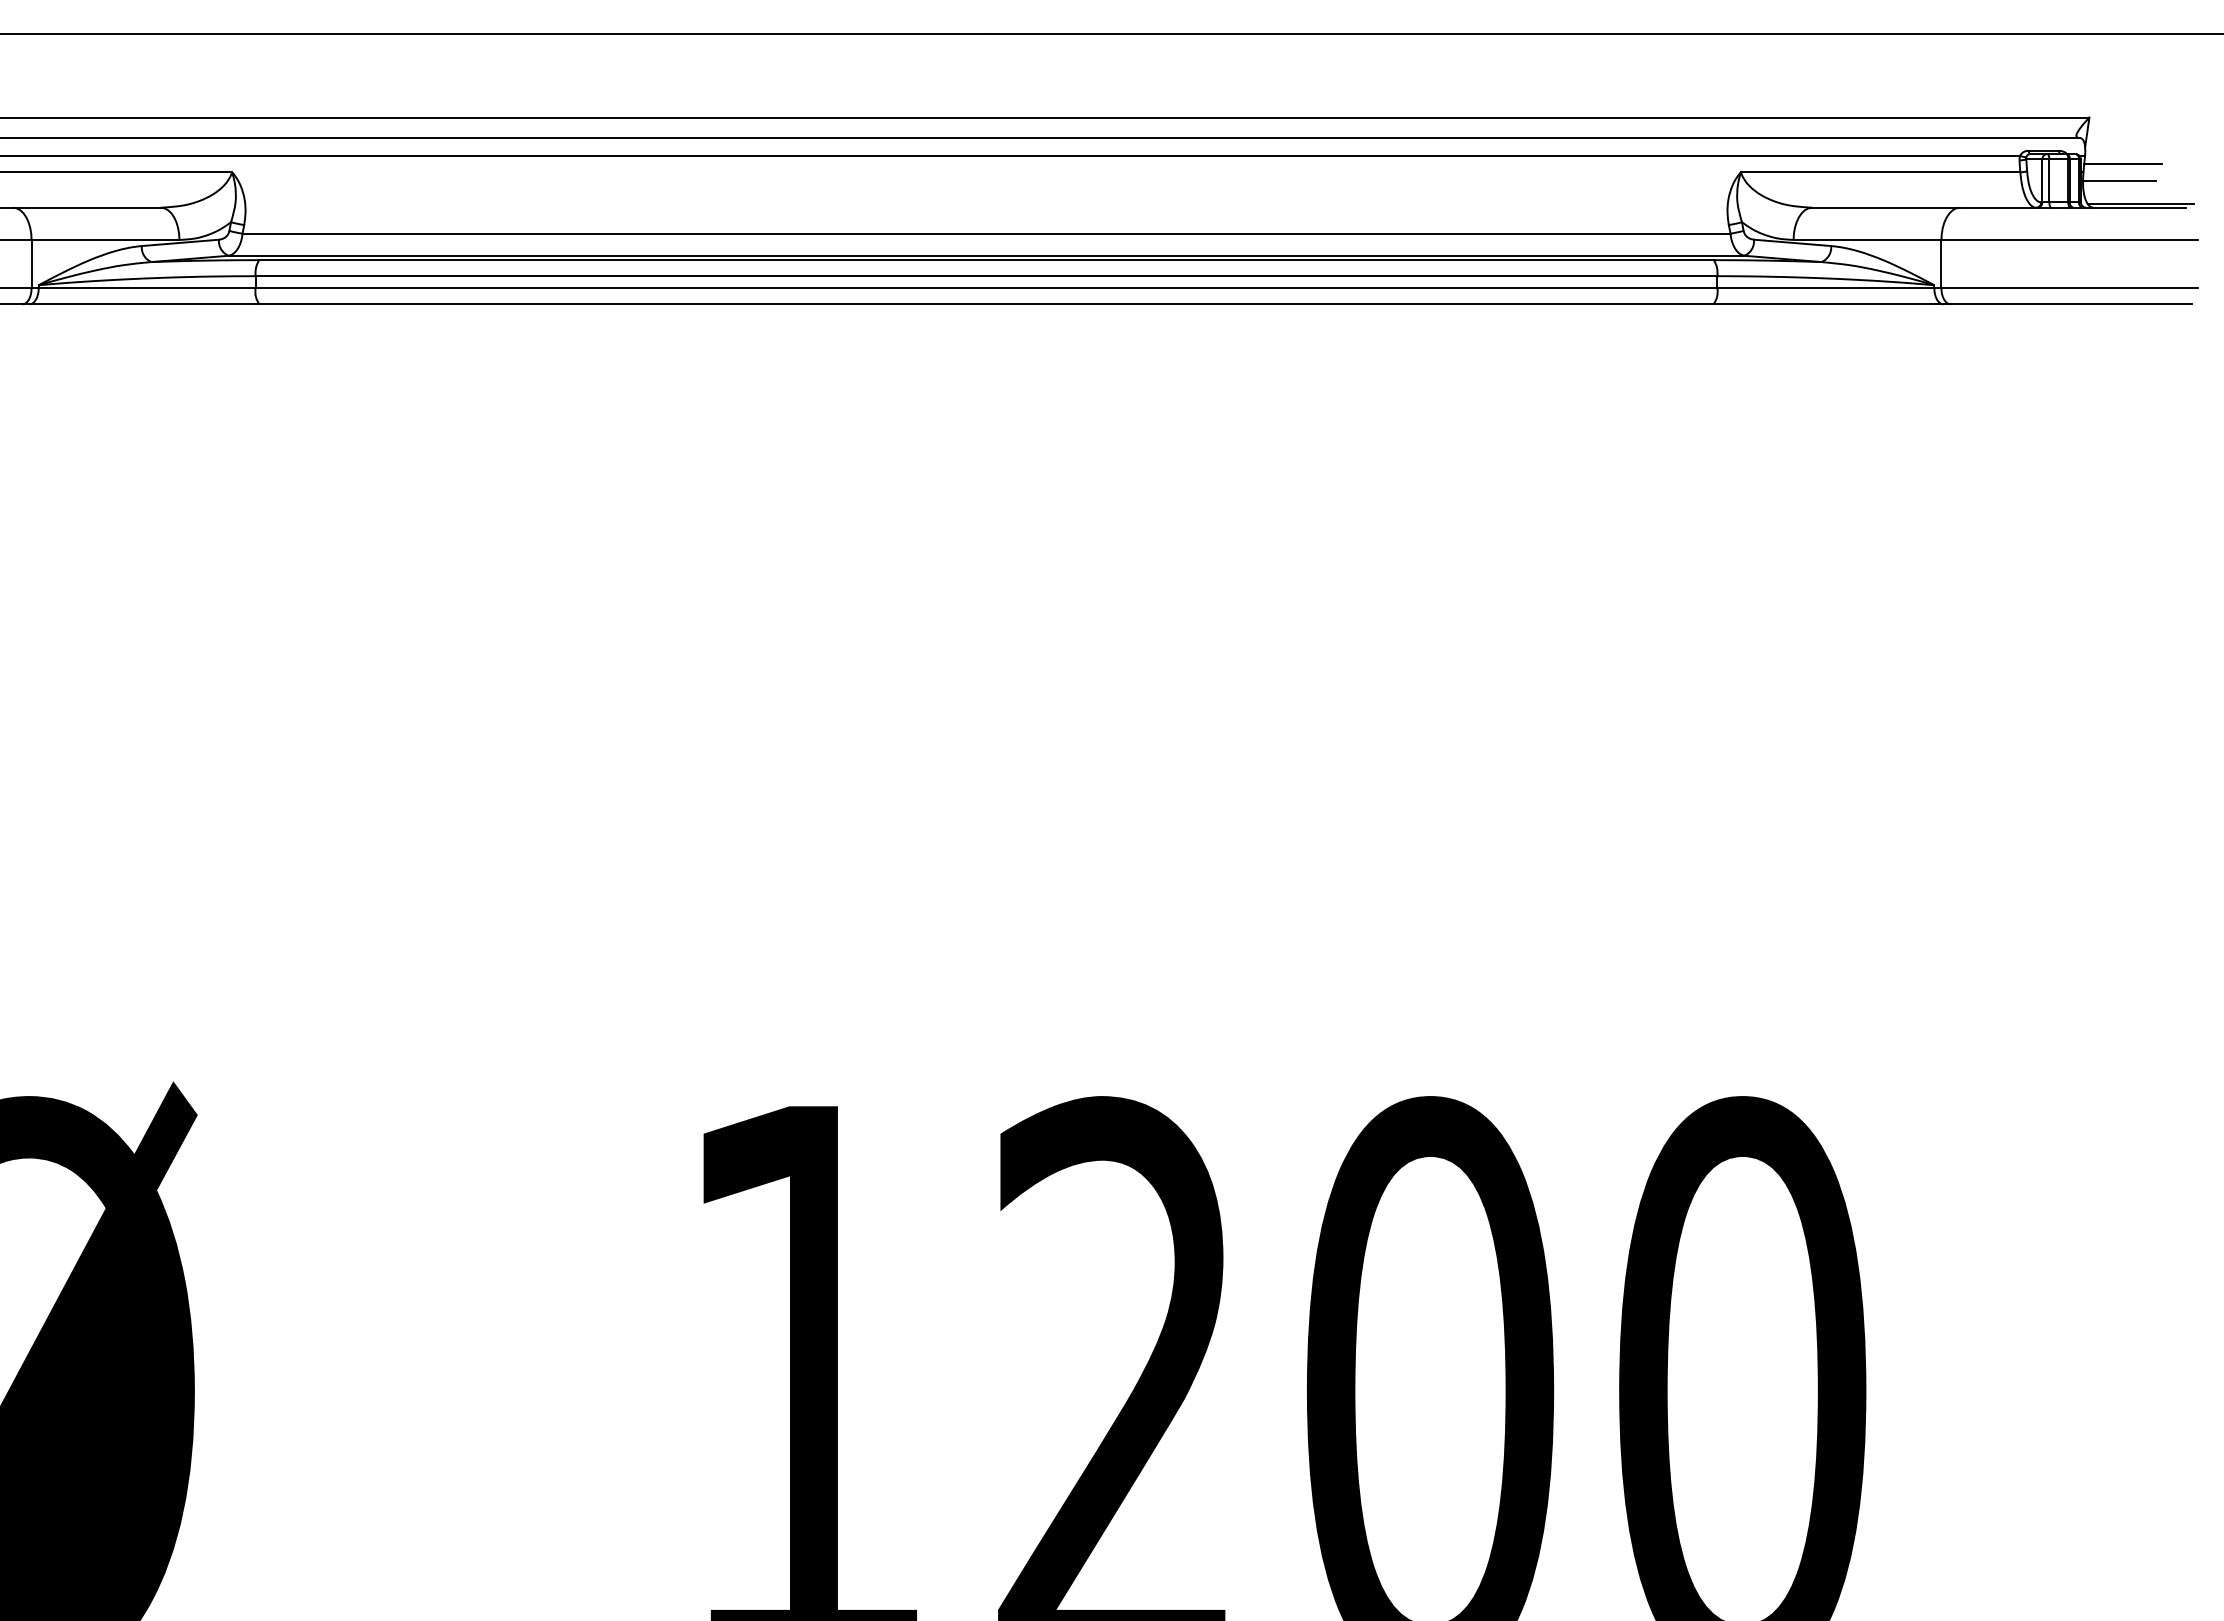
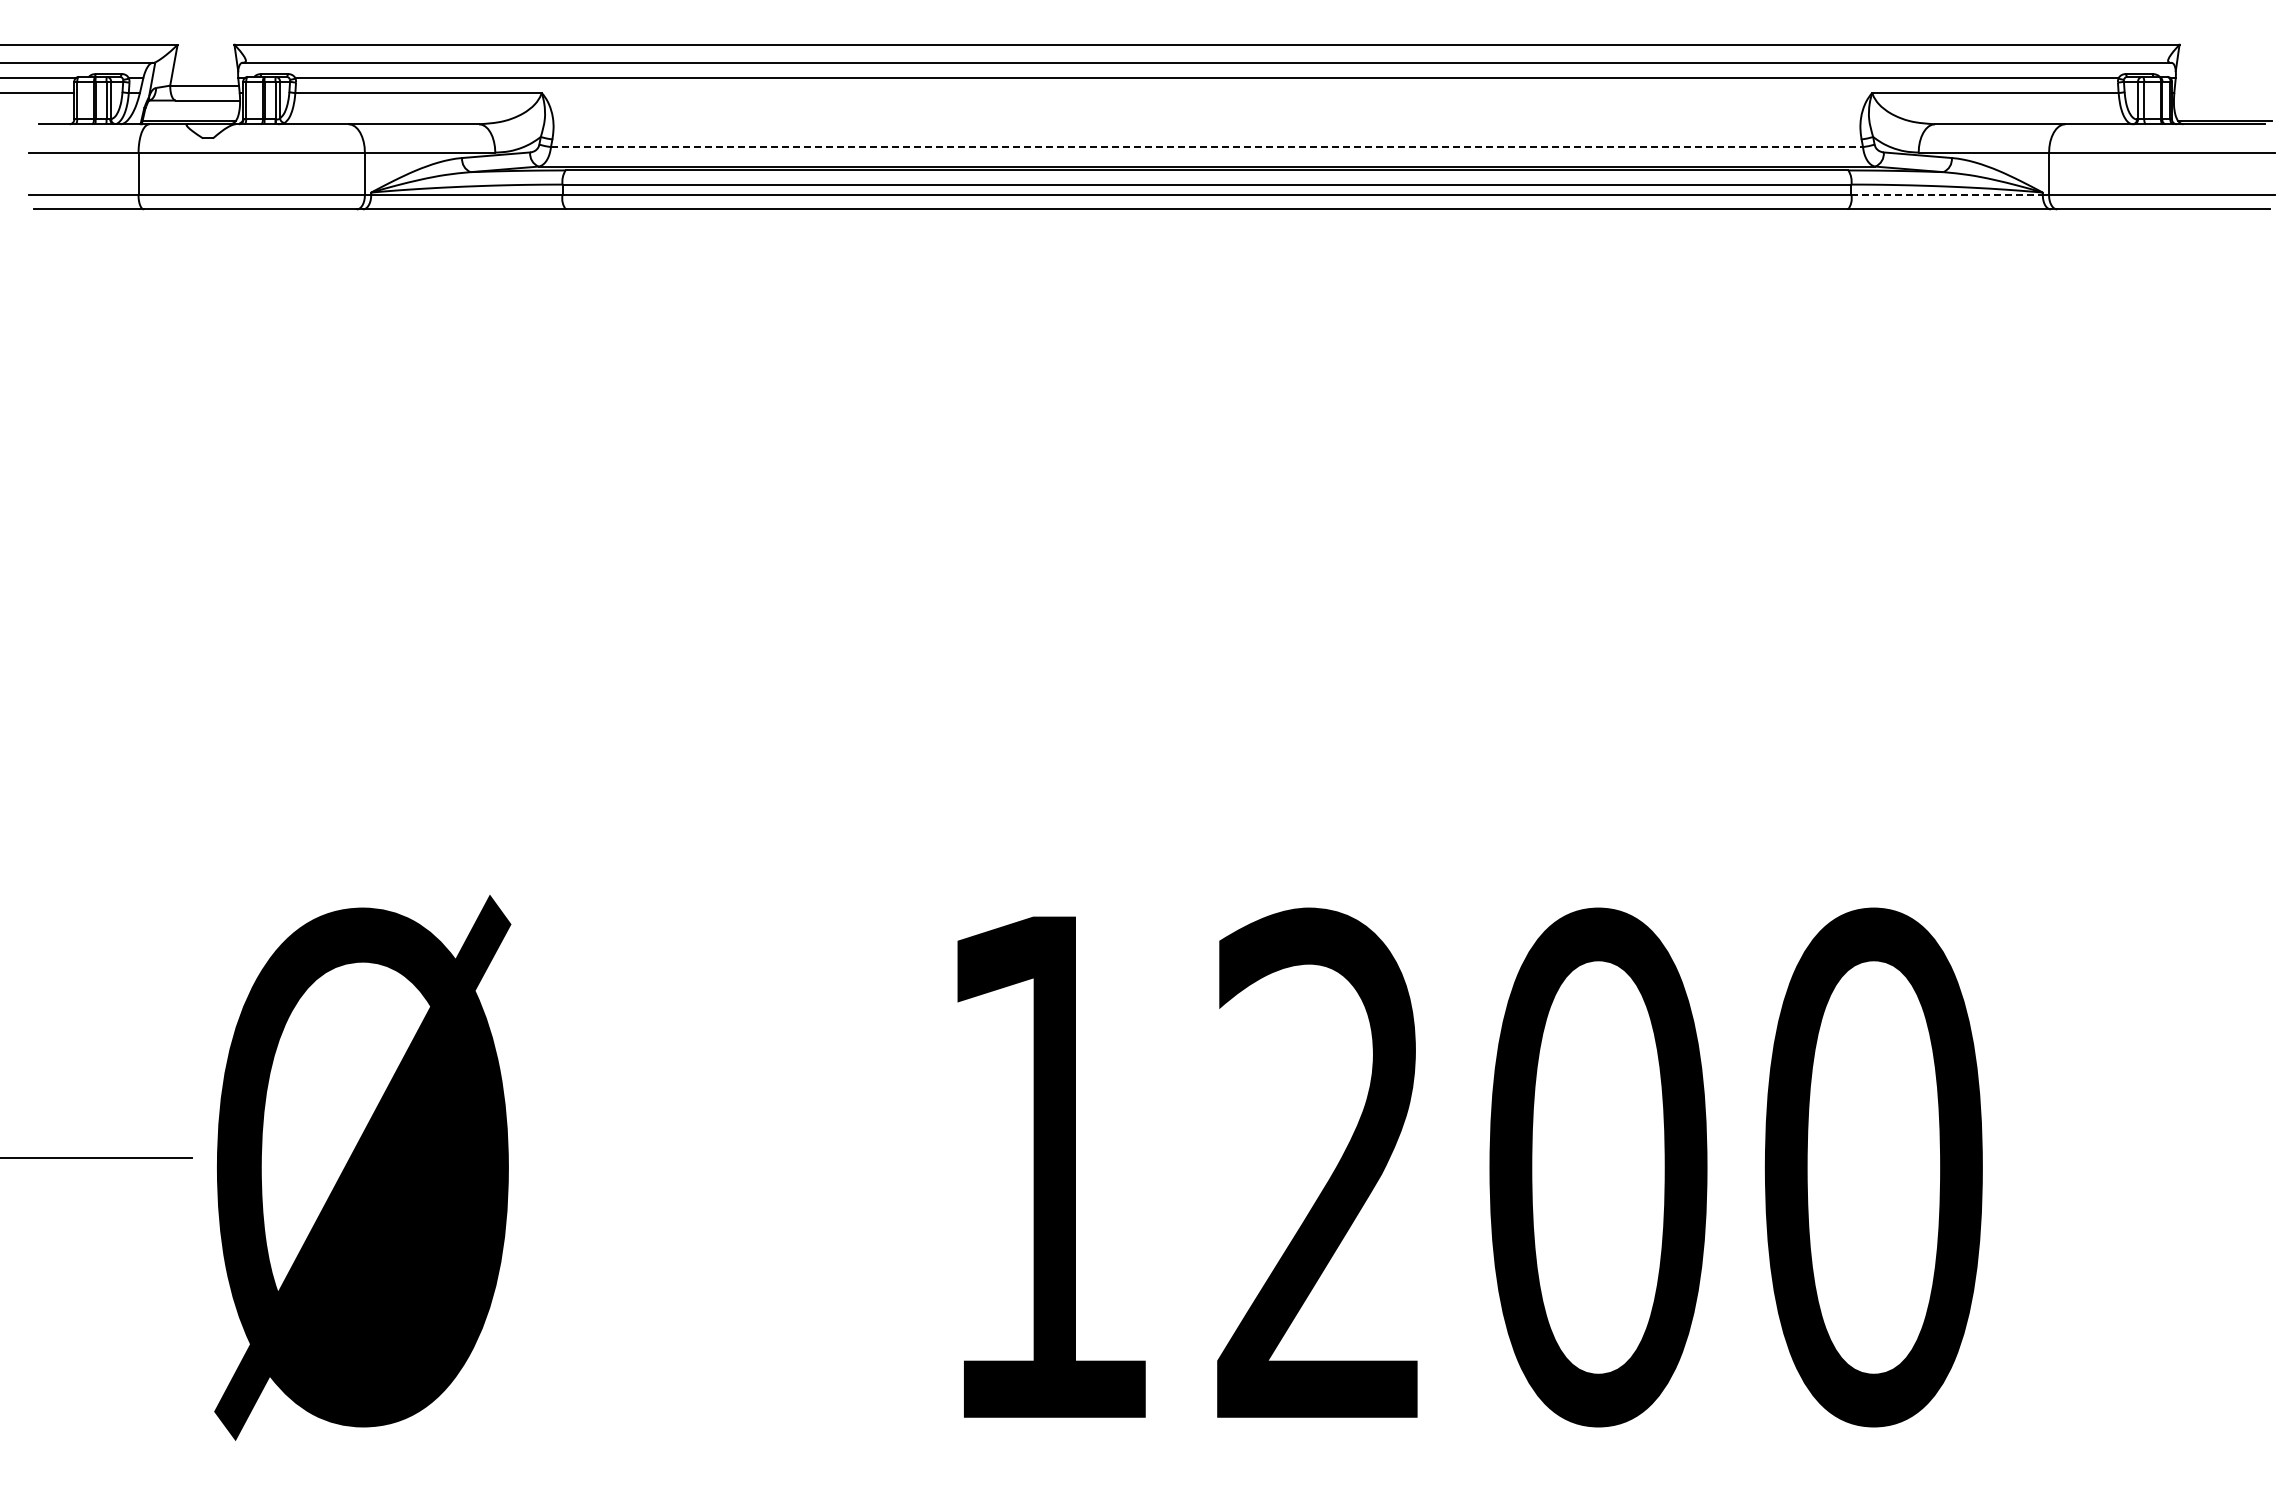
line: (2123, 163) -> (2209, 85), removed
line: (2119, 180) -> (2206, 100), removed
line: (987, 234) -> (1207, 147), solid -> dashed
line: (1826, 288) -> (1947, 195), solid -> dashed

